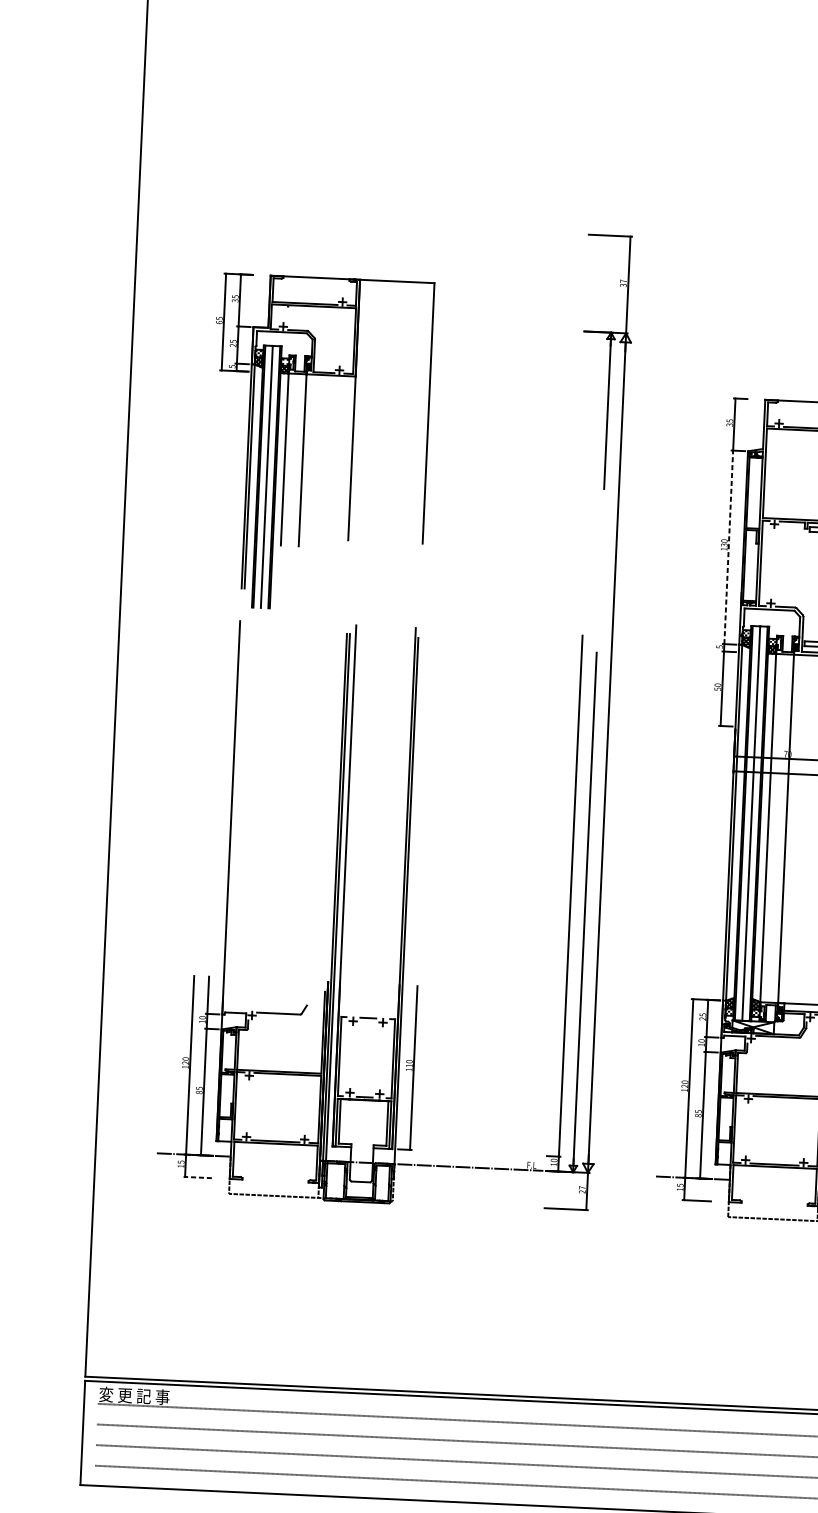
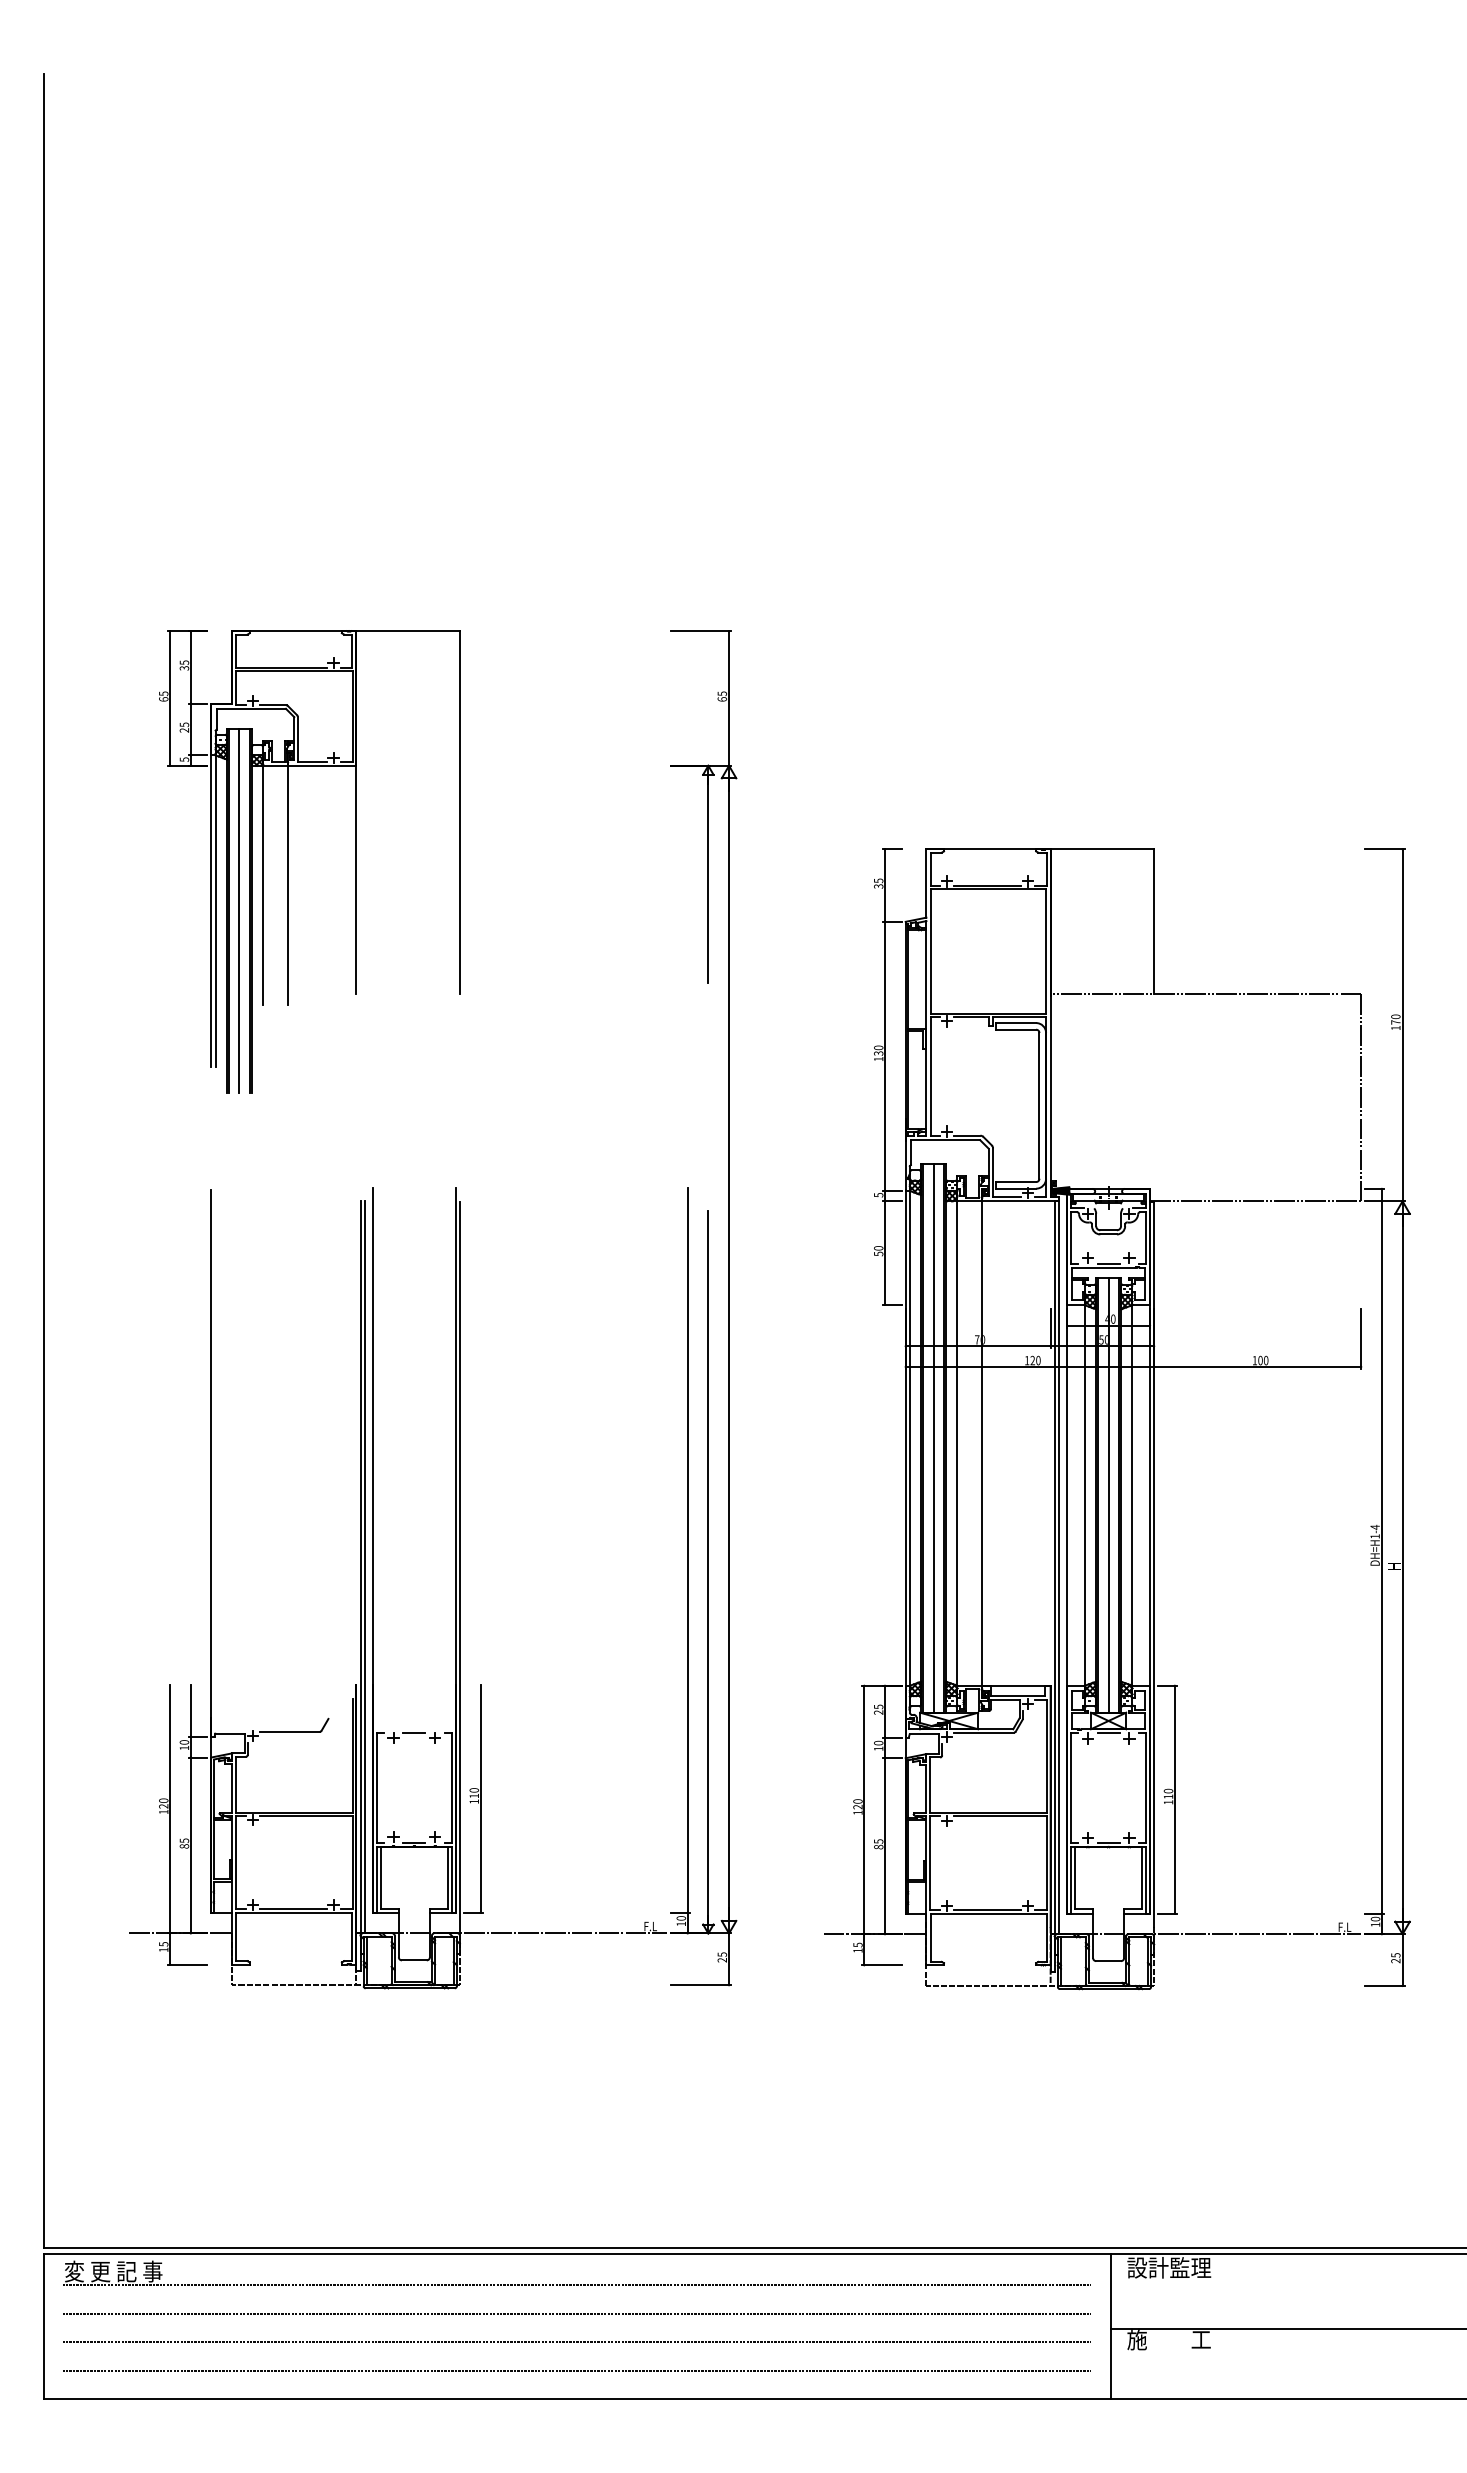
text: (623, 283) -> (722, 696), 37 -> 65
part: (303, 443) -> (288, 861), moved
line: (729, 547) -> (885, 1056), dashed -> solid
line: (197, 1177) -> (187, 1964), dashed -> solid
text: (582, 1187) -> (722, 1954), 27 -> 25

